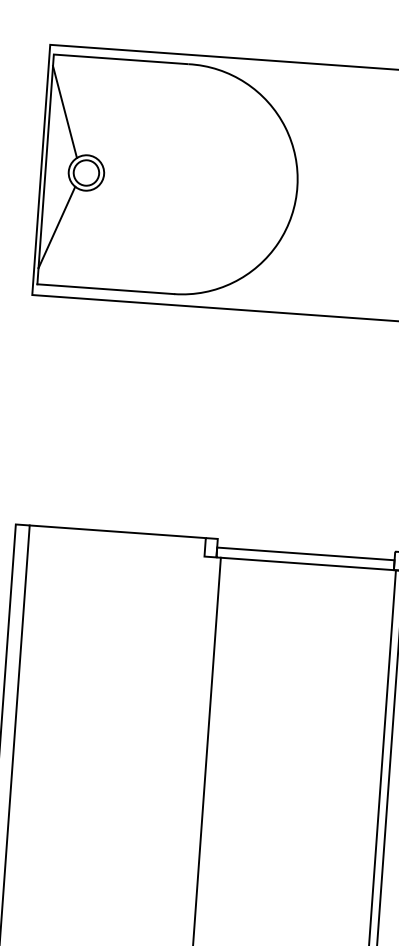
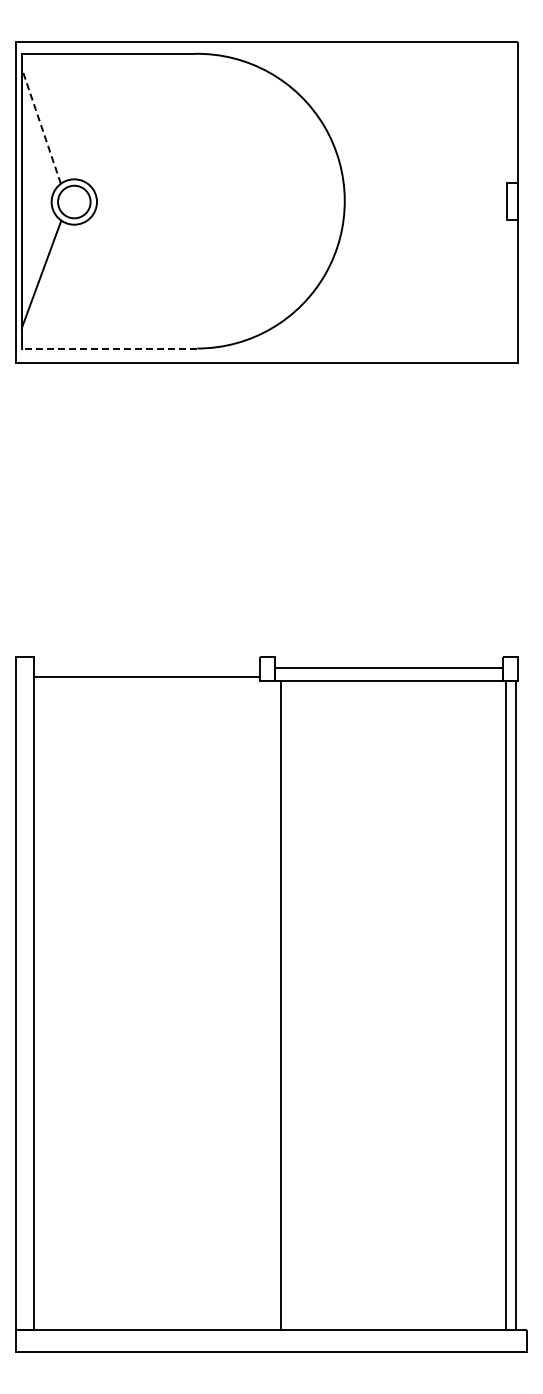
line: (65, 112) -> (41, 126), solid -> dashed
line: (105, 289) -> (109, 348), solid -> dashed
line: (118, 531) -> (147, 676), moved

